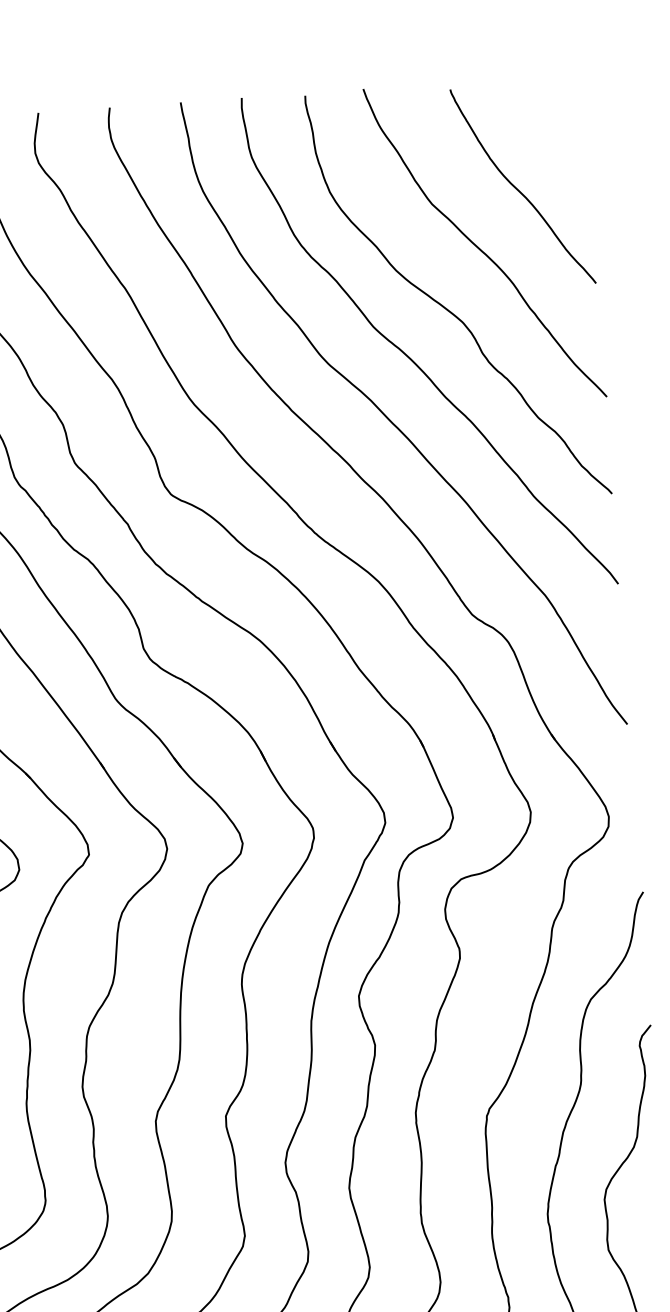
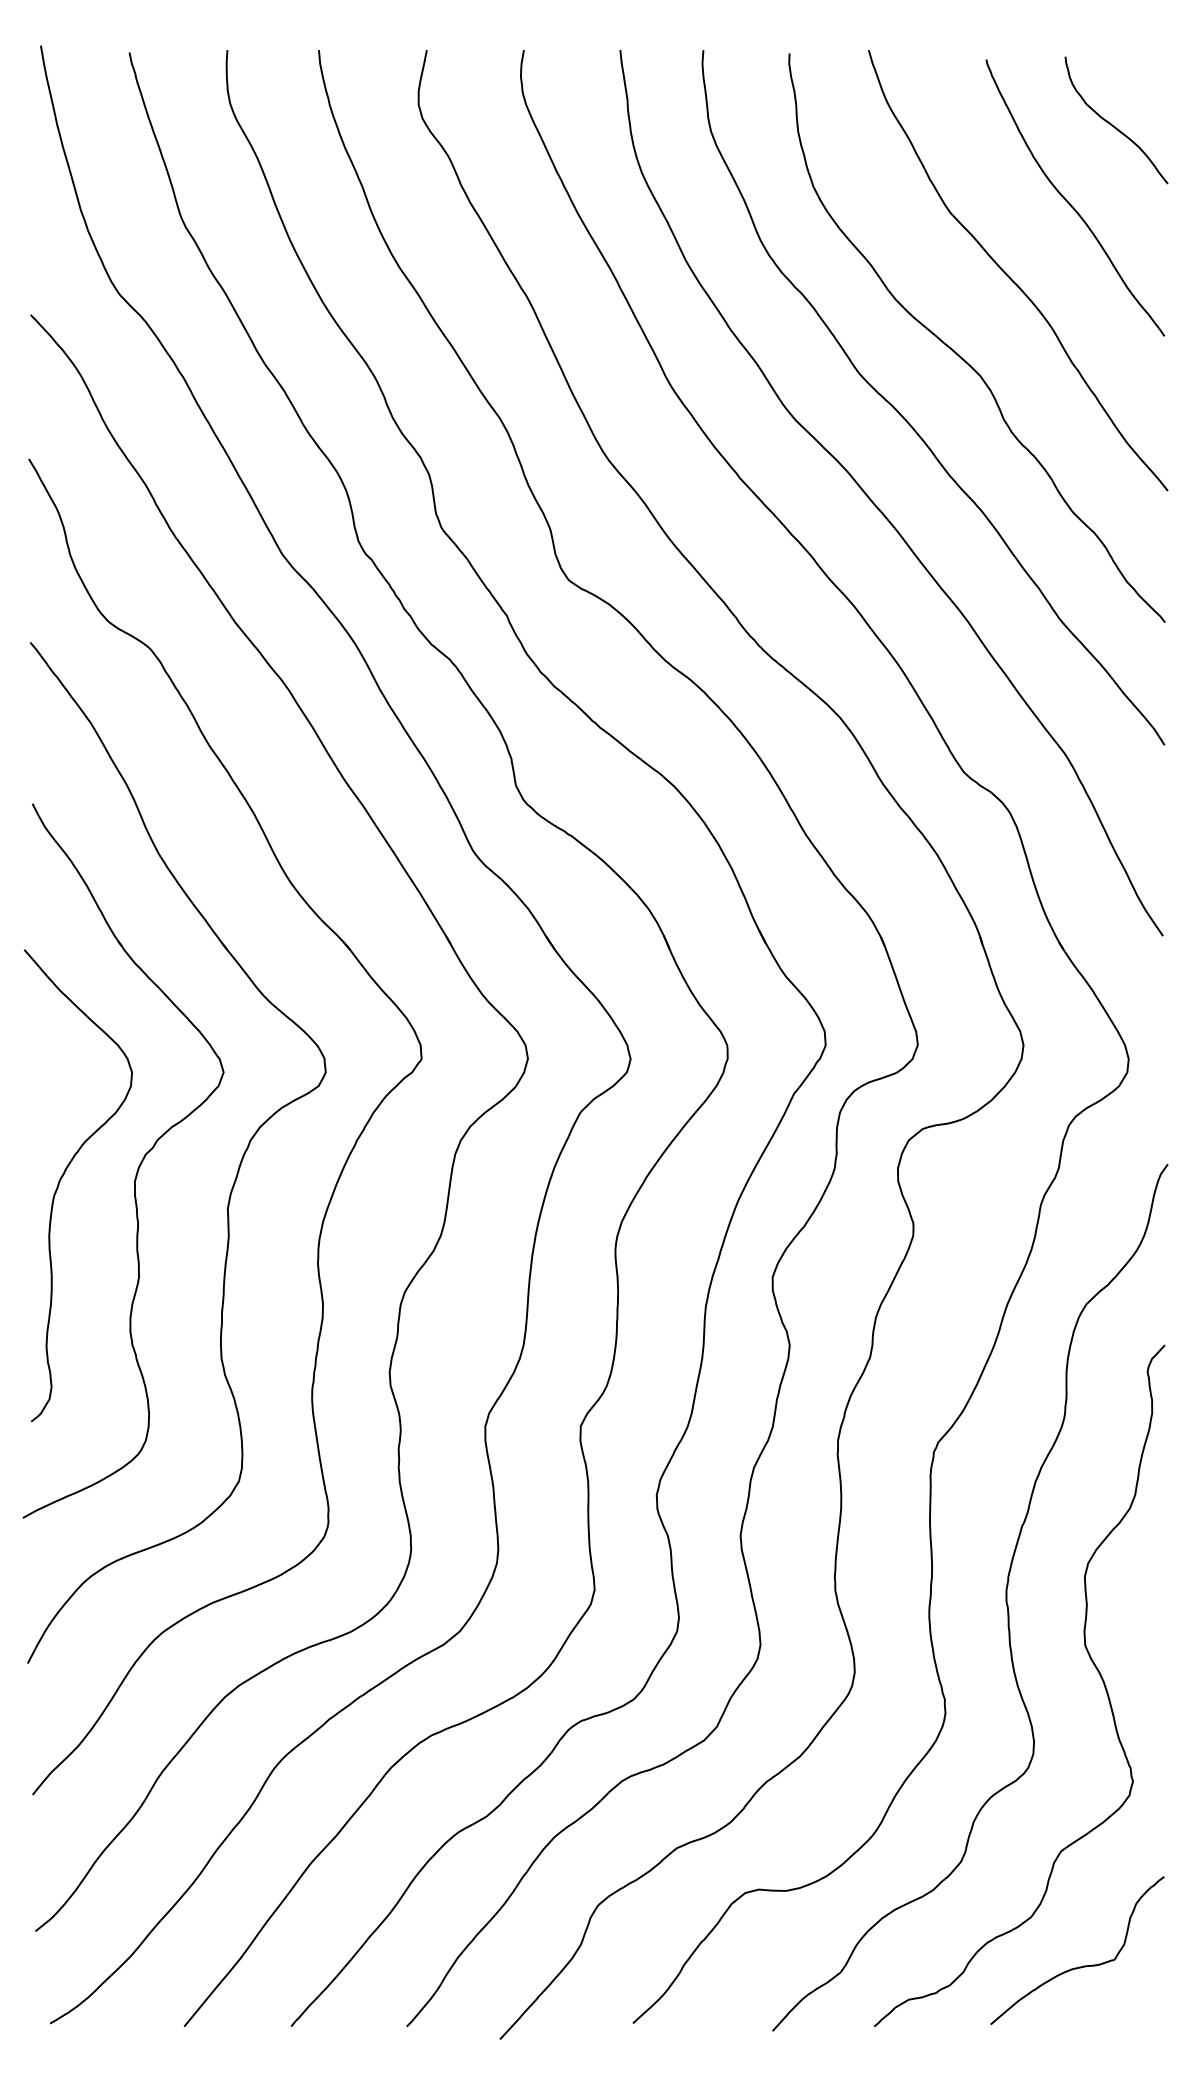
curve: (546, 130) -> (1112, 124), added

